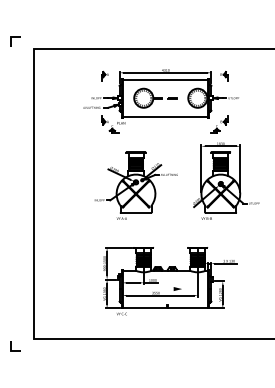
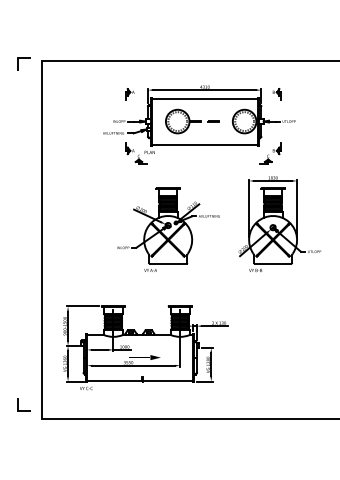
line: (15, 37) -> (24, 58), moved
part: (170, 281) -> (146, 348), moved
line: (11, 346) -> (19, 405), moved

